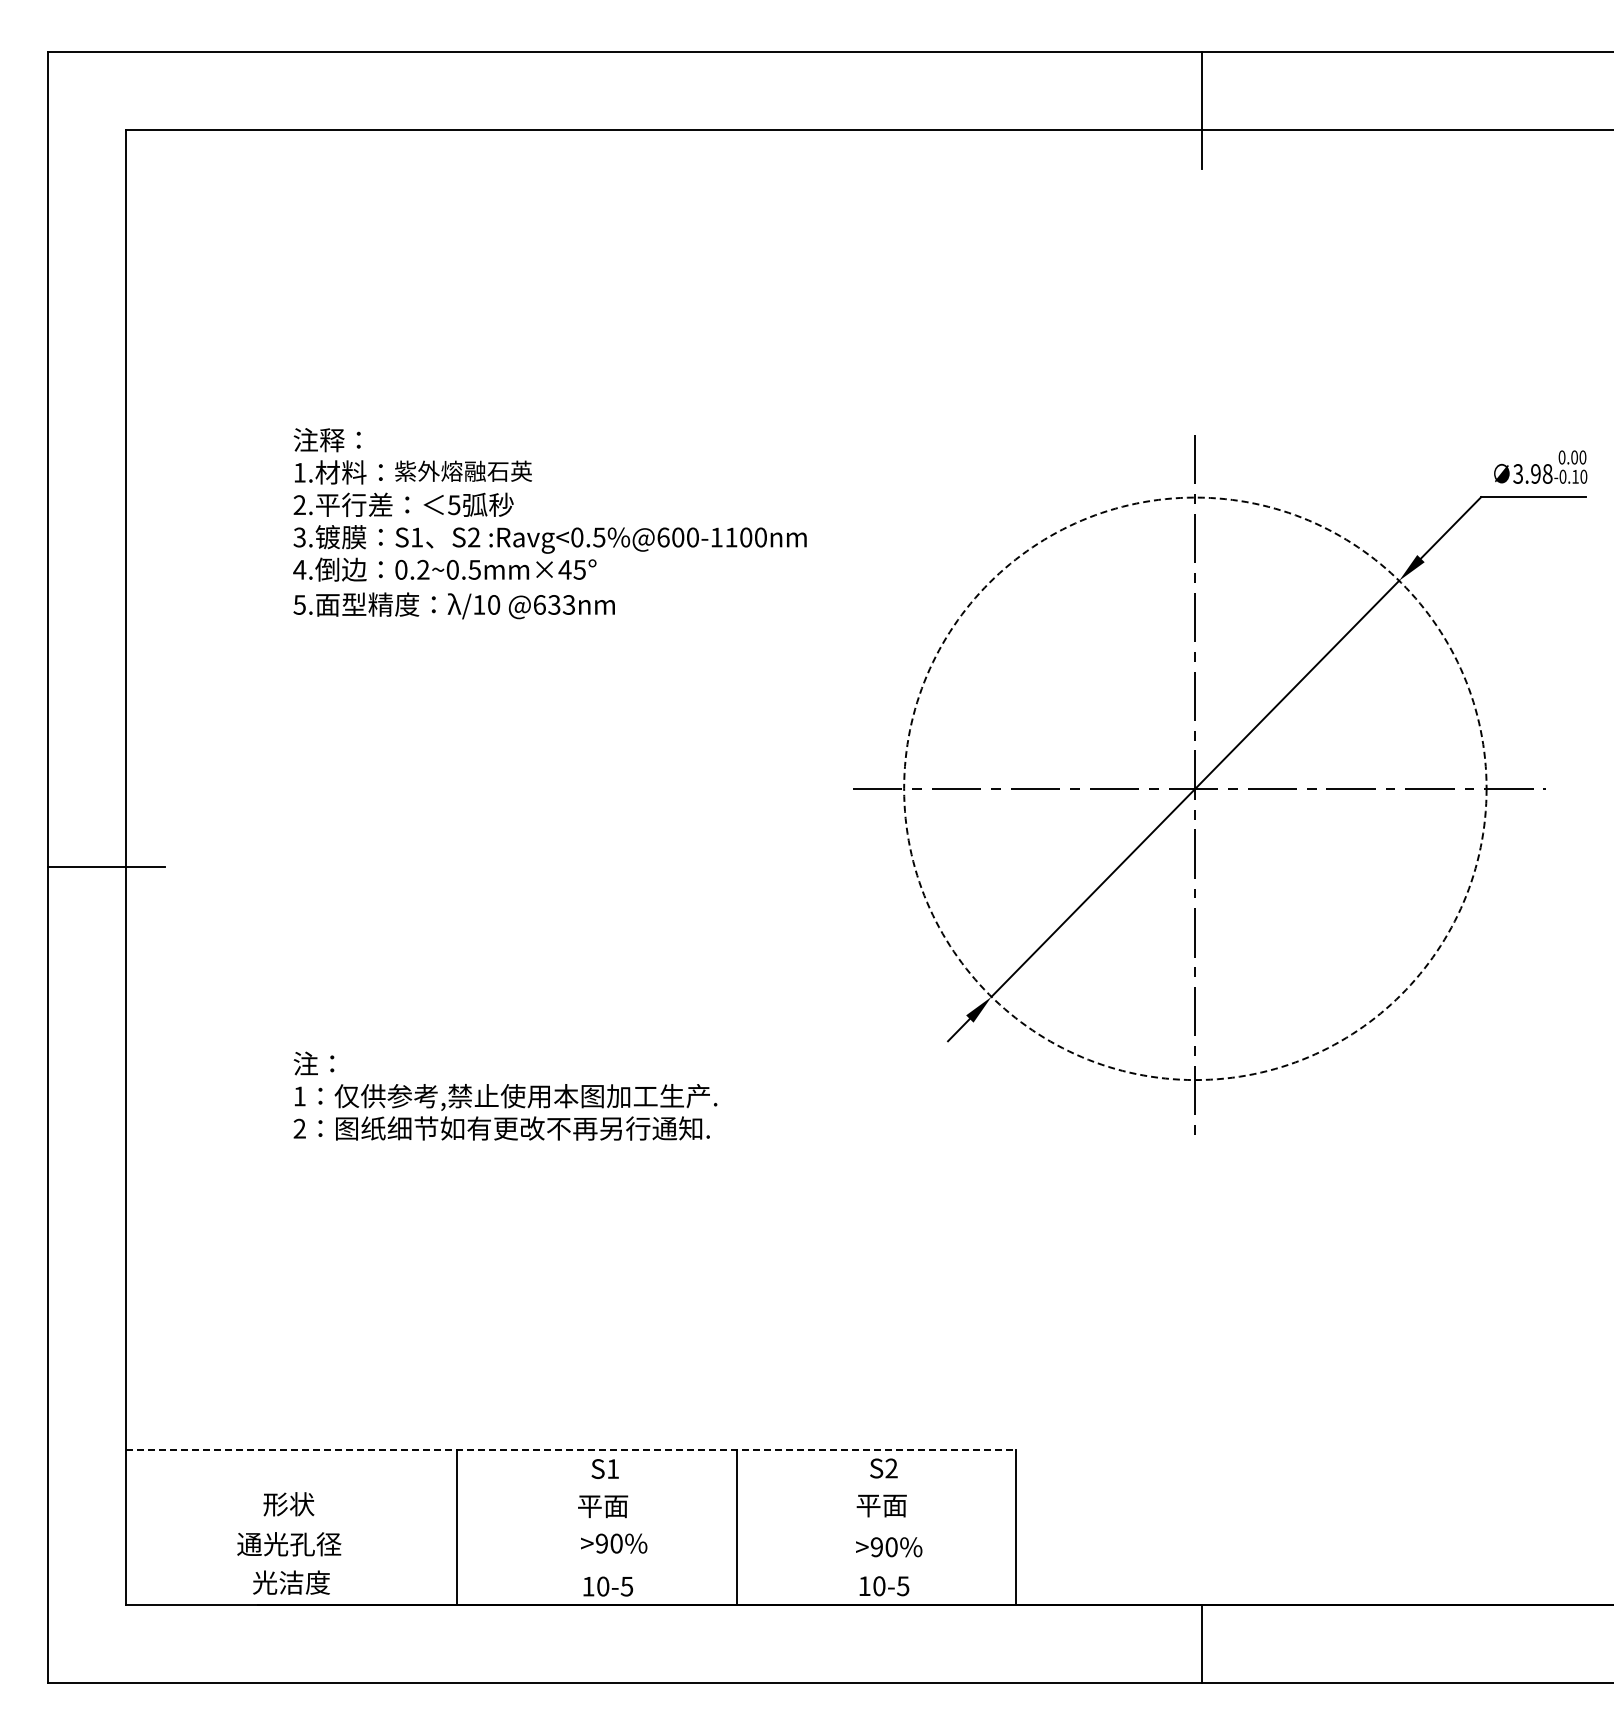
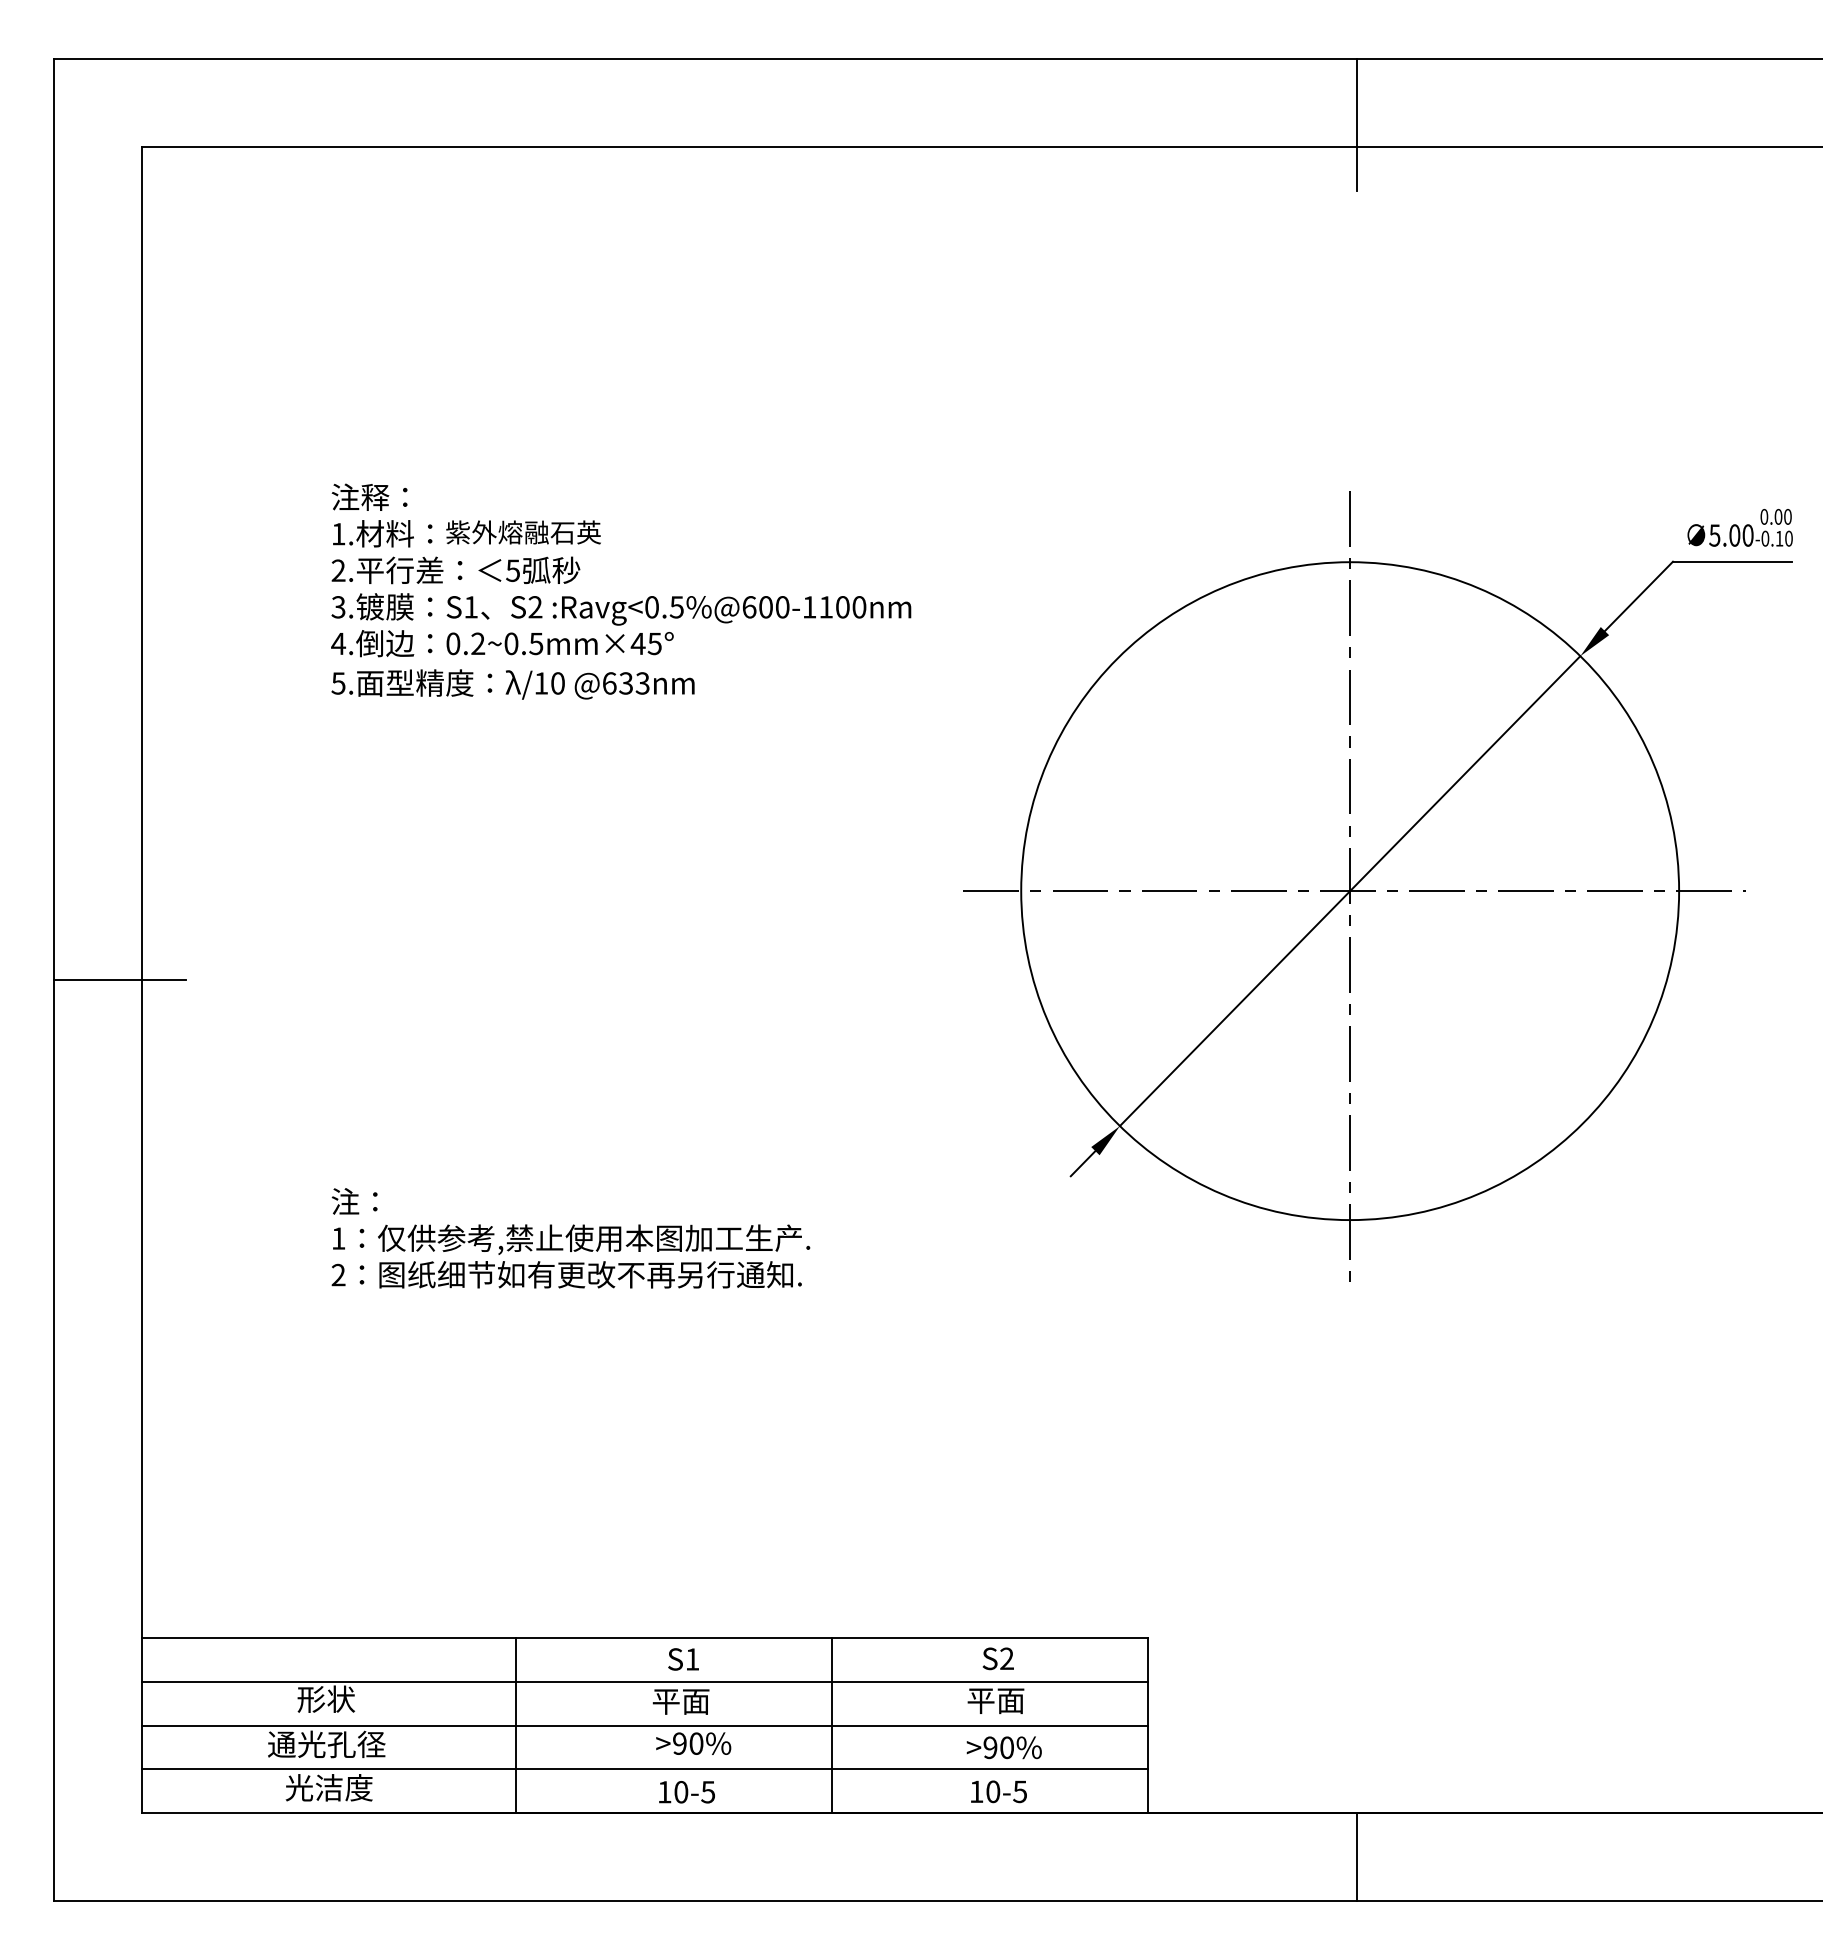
text: (1532, 473) -> (1730, 534), 3.98 -> 5.00
circle: (1195, 788) -> (1350, 890), dashed -> solid
line: (571, 1449) -> (645, 1637), dashed -> solid
line: (570, 1488) -> (644, 1681), added
line: (570, 1527) -> (644, 1725), added
line: (570, 1566) -> (644, 1769), added

